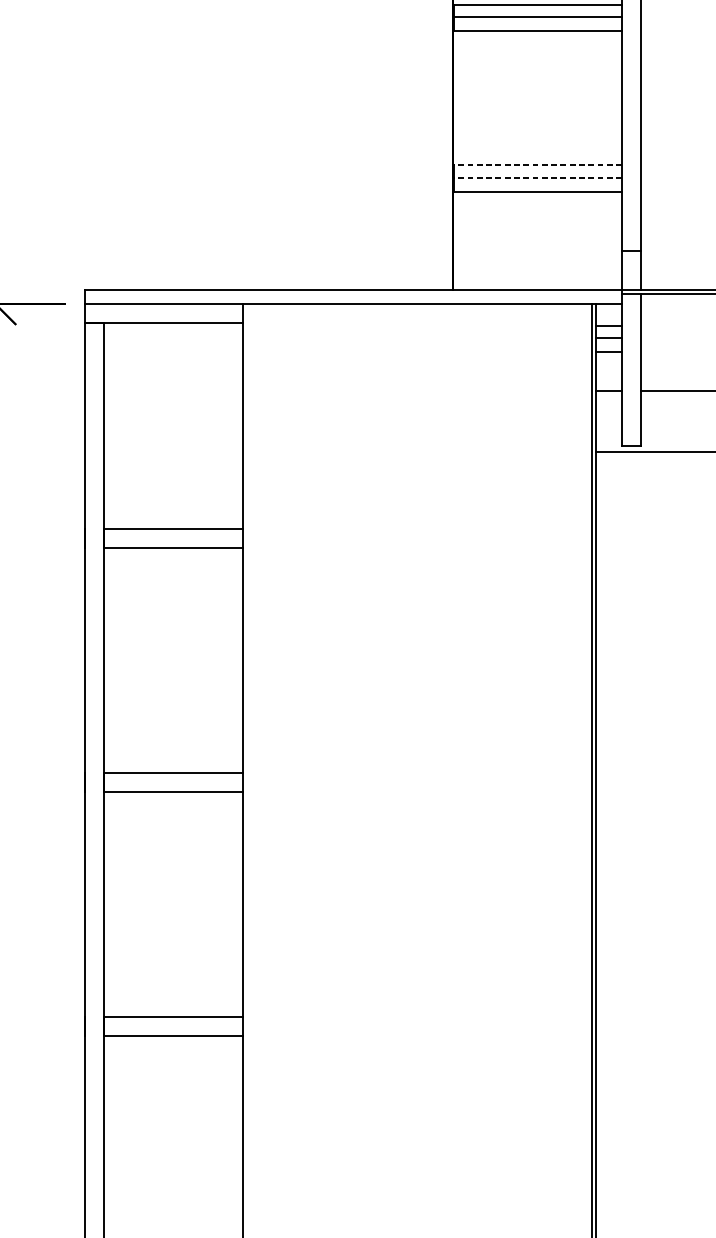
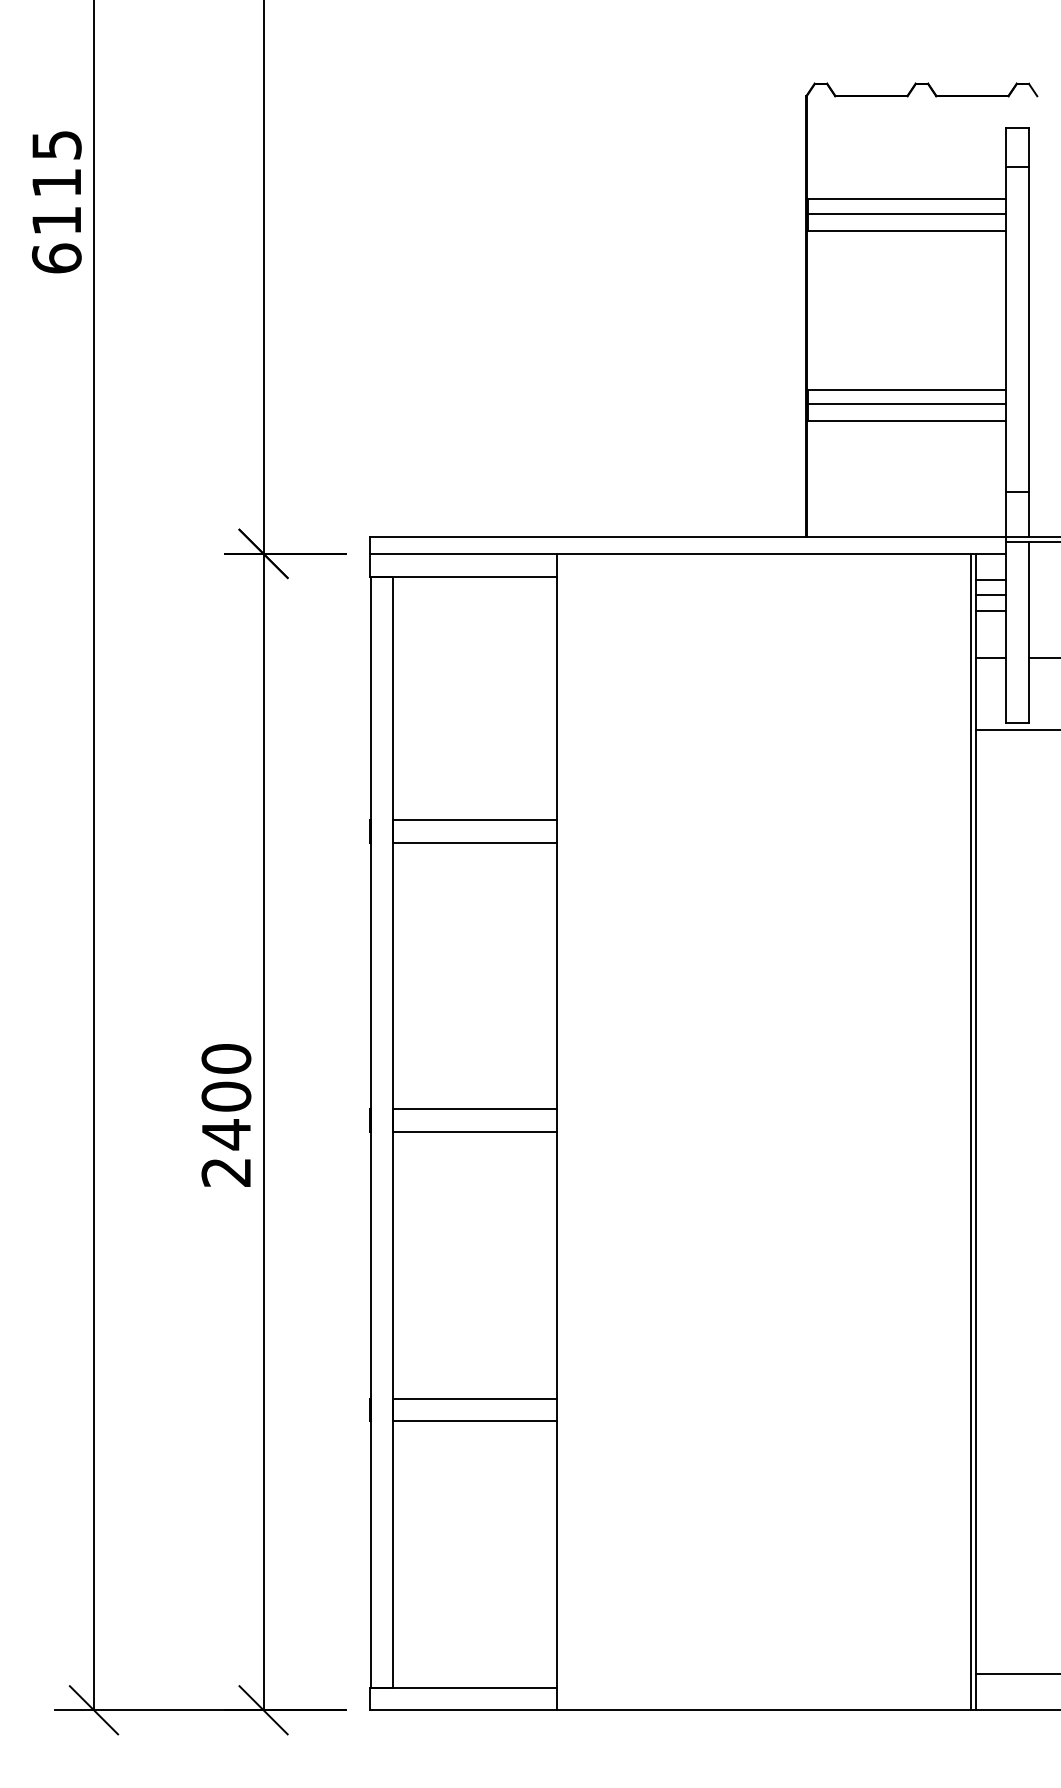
line: (537, 165) -> (906, 389), dashed -> solid
line: (537, 177) -> (906, 404), dashed -> solid

